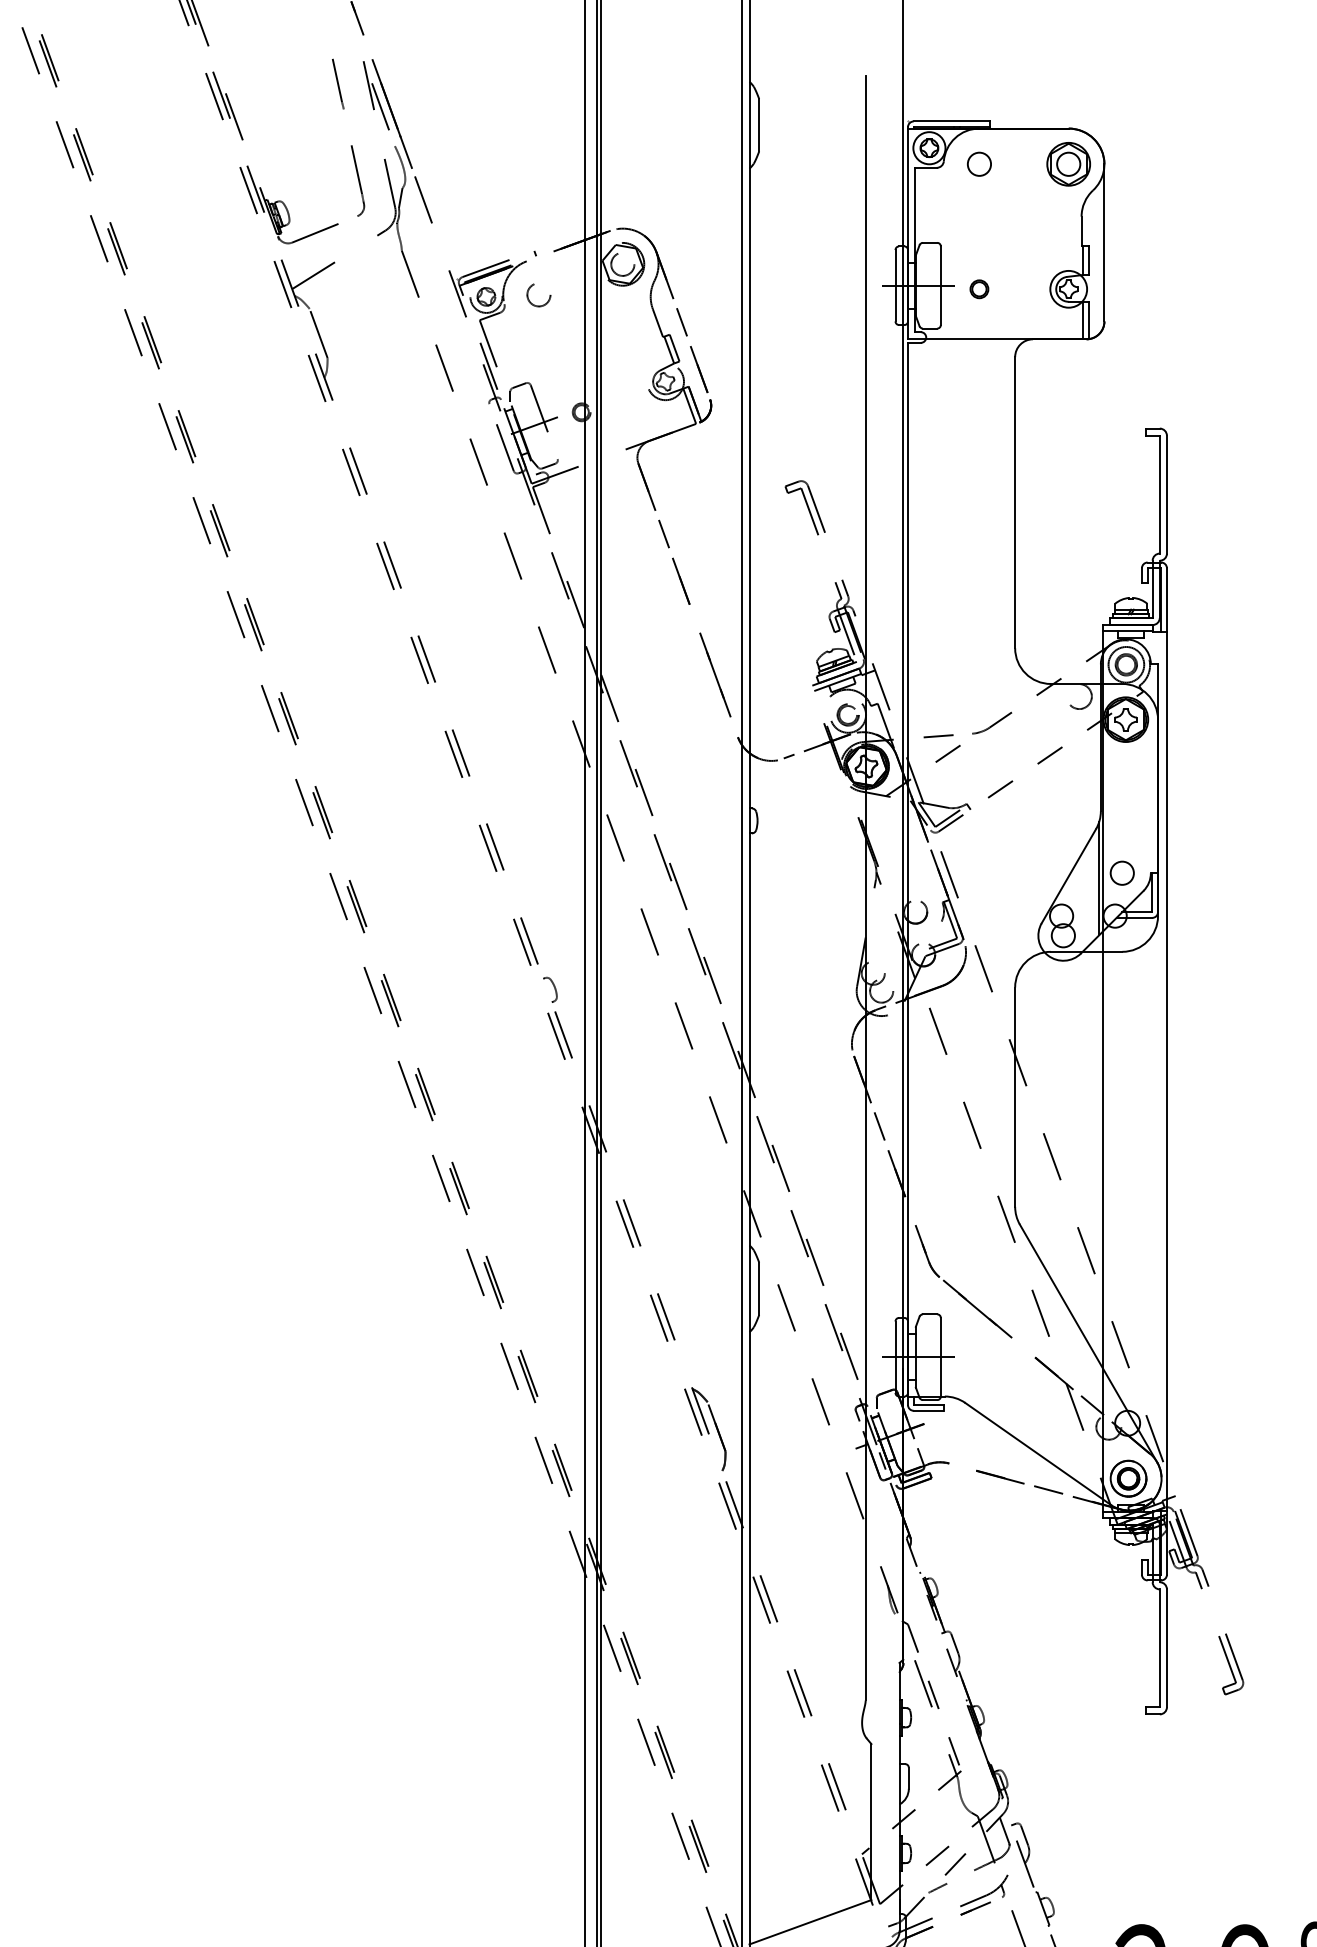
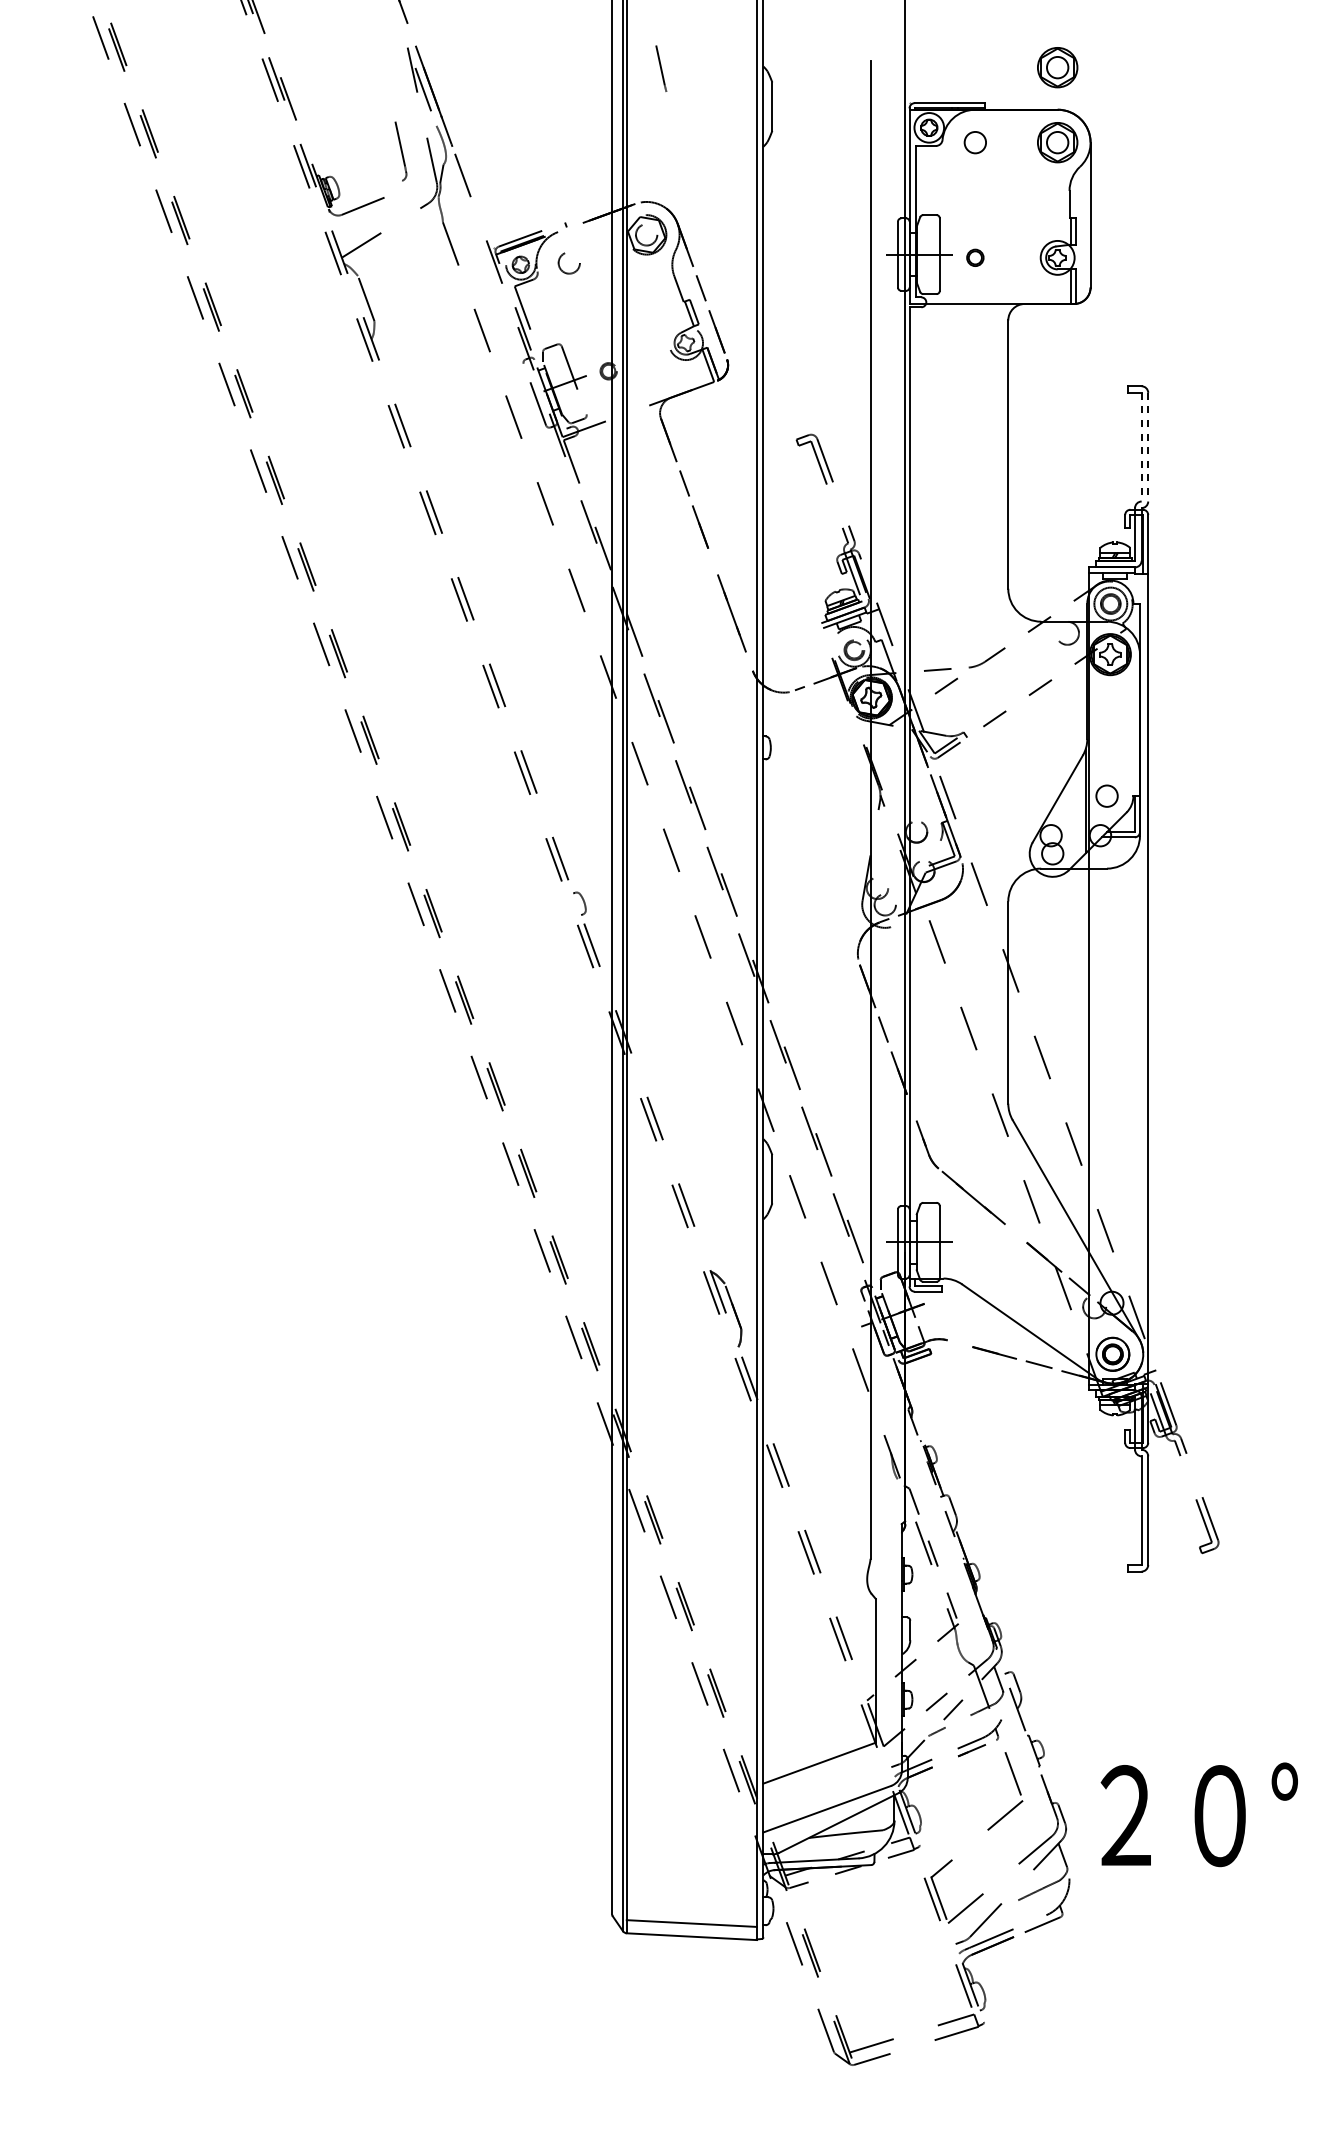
part: (1068, 82) -> (1057, 67), added
line: (338, 83) -> (661, 68), moved
part: (357, 181) -> (402, 158), size x0.7
line: (1159, 494) -> (1141, 447), solid -> dashed
line: (1167, 494) -> (1148, 447), solid -> dashed

